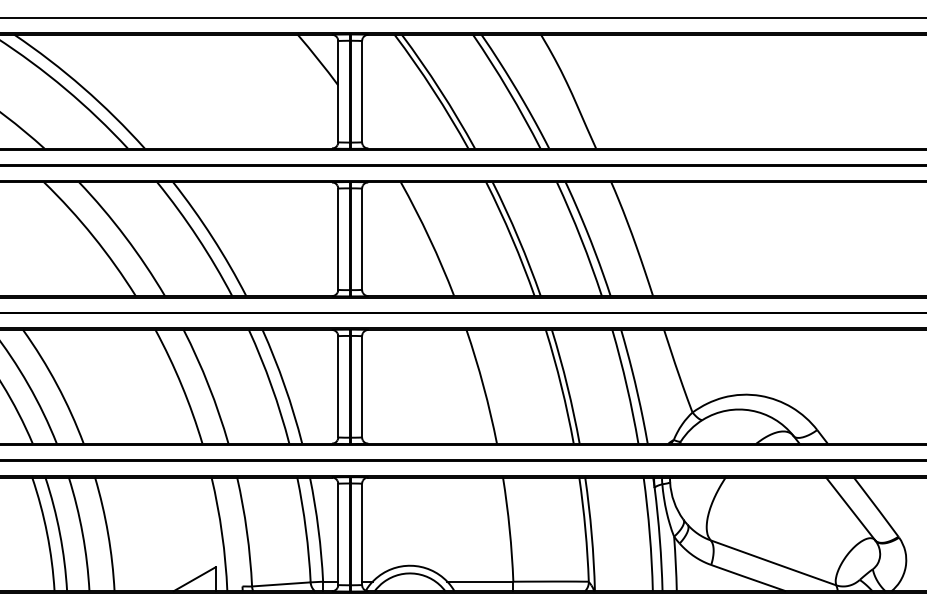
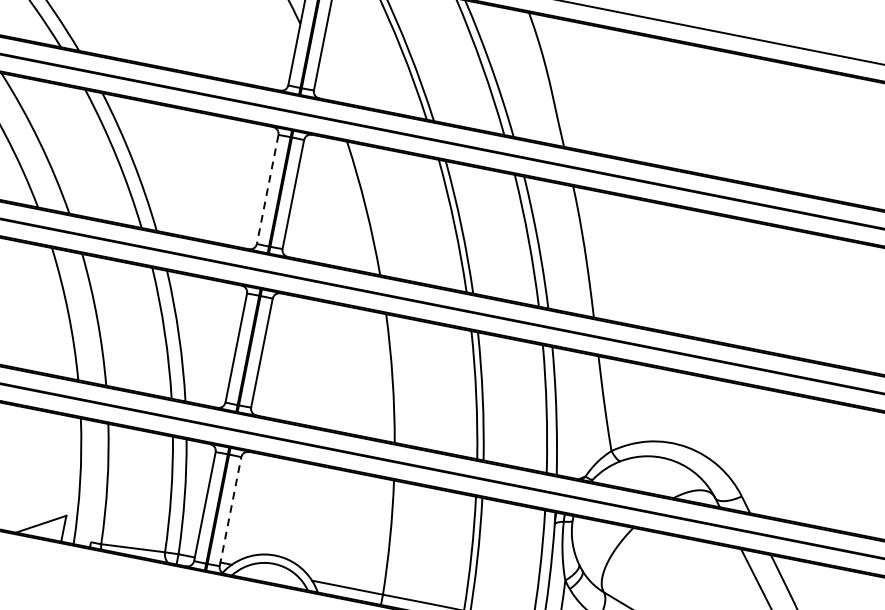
line: (338, 239) -> (267, 189), solid -> dashed
line: (362, 534) -> (230, 511), solid -> dashed

